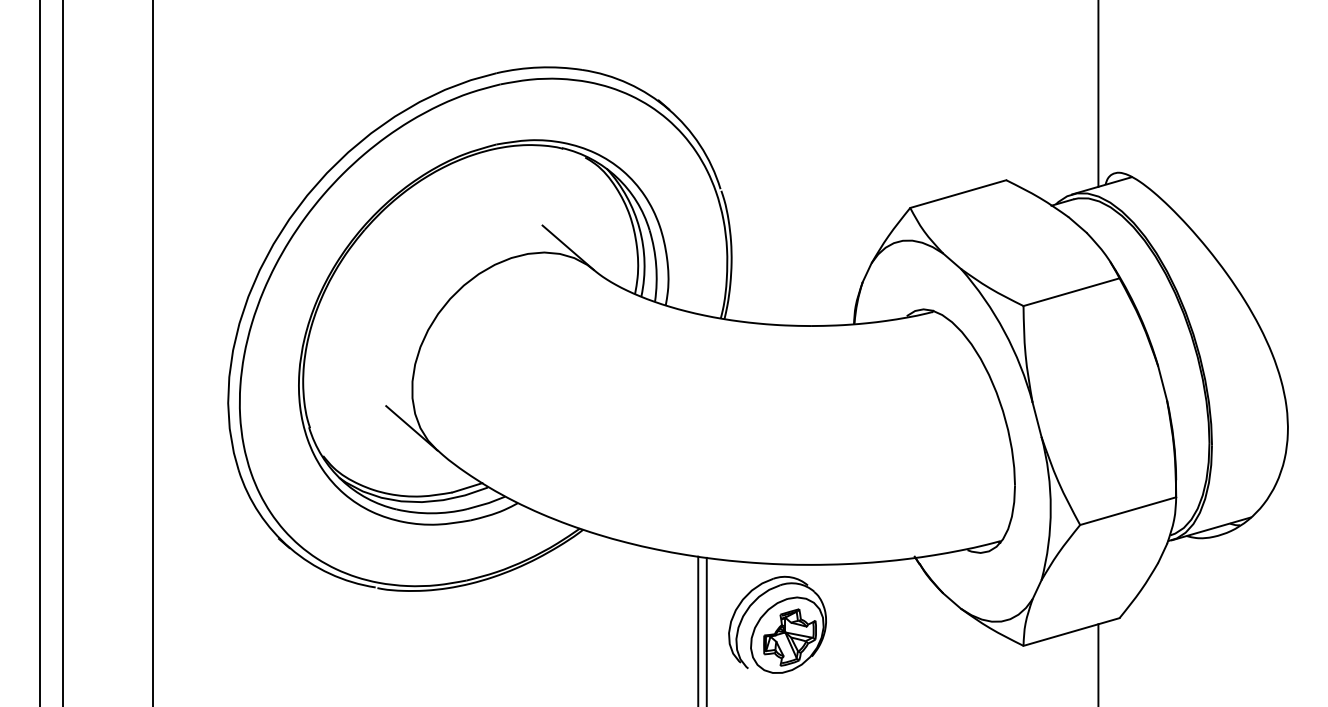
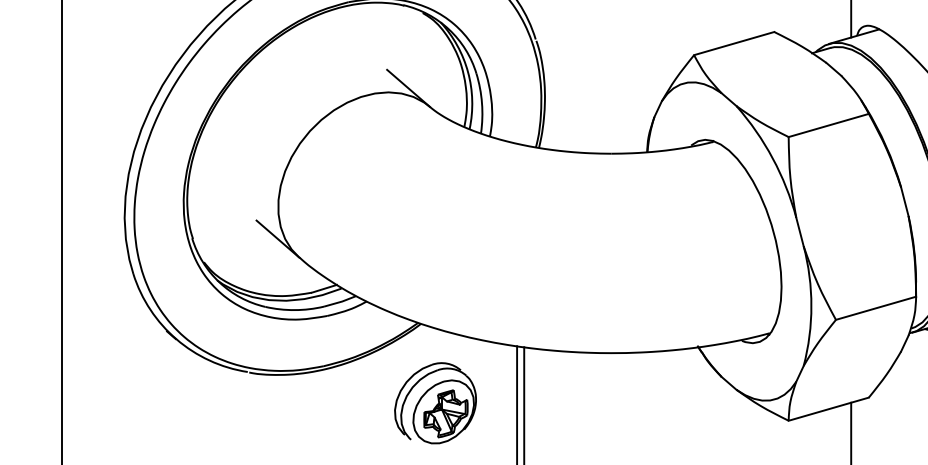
part: (777, 624) -> (435, 402), moved

